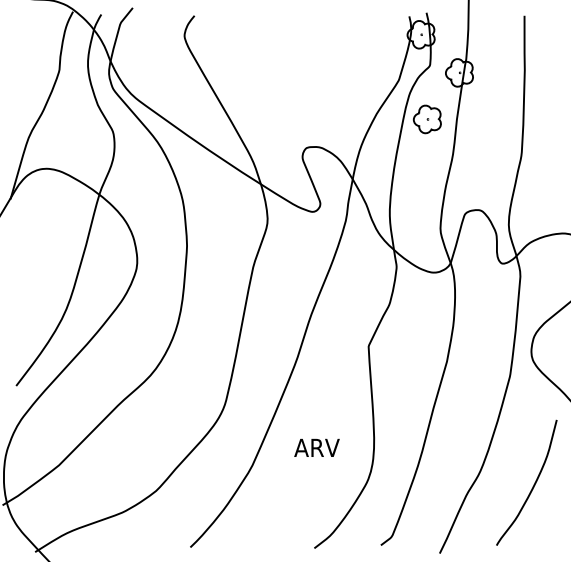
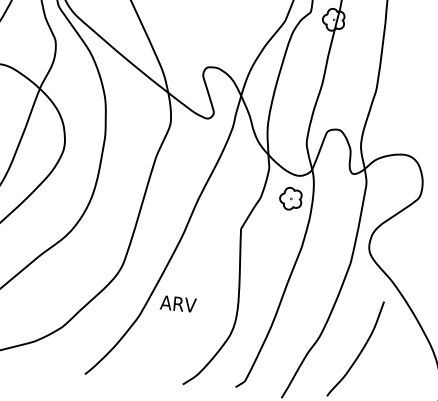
part: (426, 119) -> (290, 198), moved
text: (316, 447) -> (177, 303), moved

